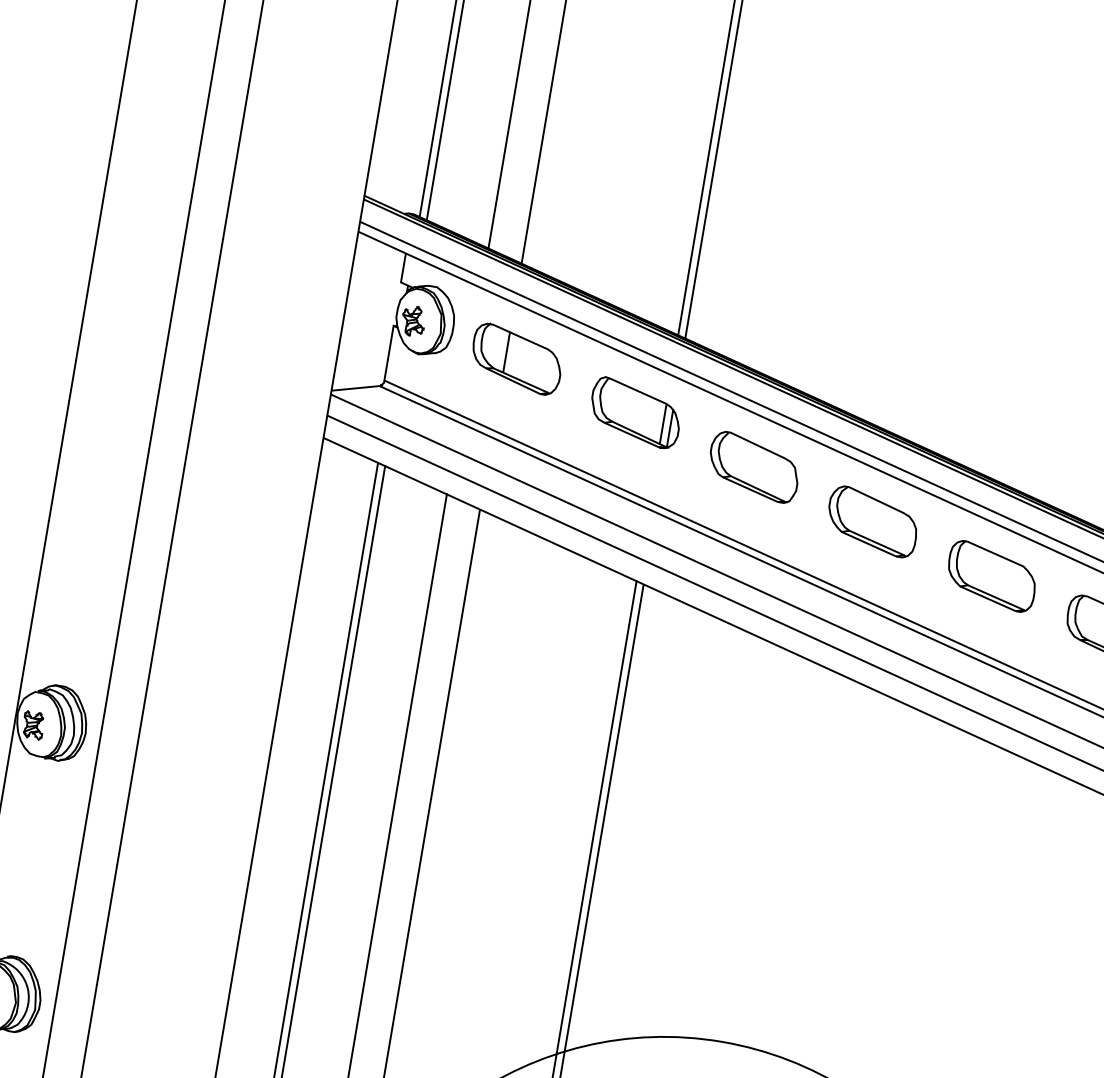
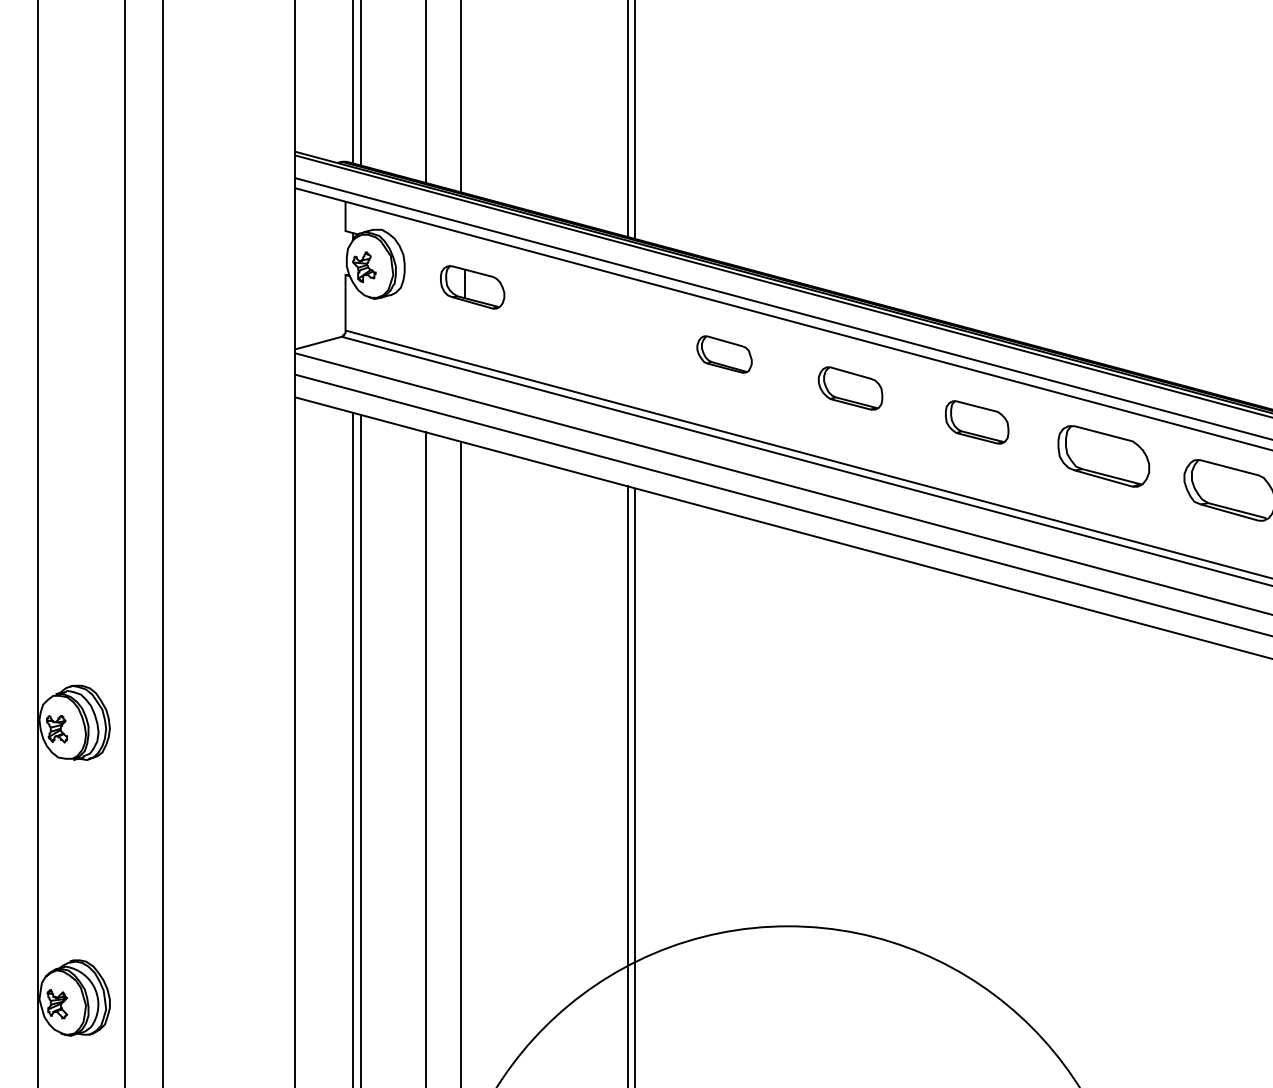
part: (516, 358) -> (472, 286), size x0.7
part: (635, 412) -> (598, 320), removed
part: (754, 467) -> (724, 354), size x0.6
part: (872, 521) -> (850, 388), size x0.7
part: (991, 576) -> (976, 422), size x0.7

